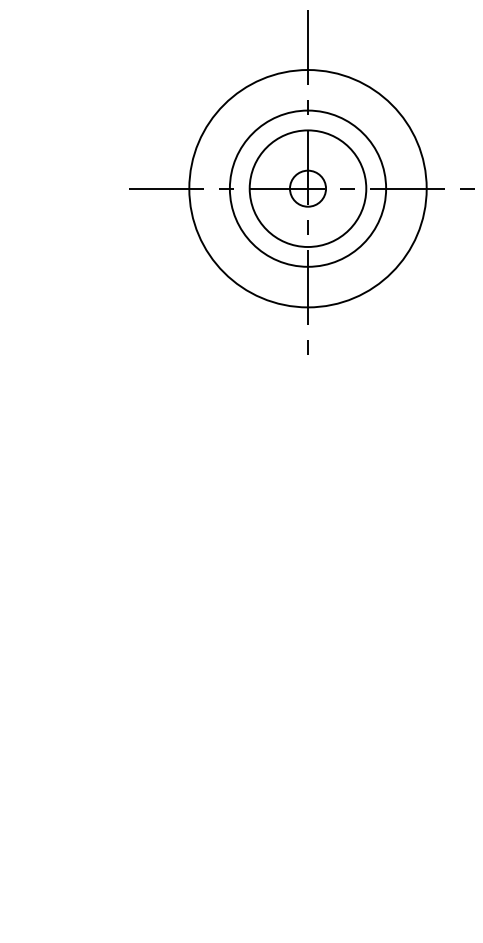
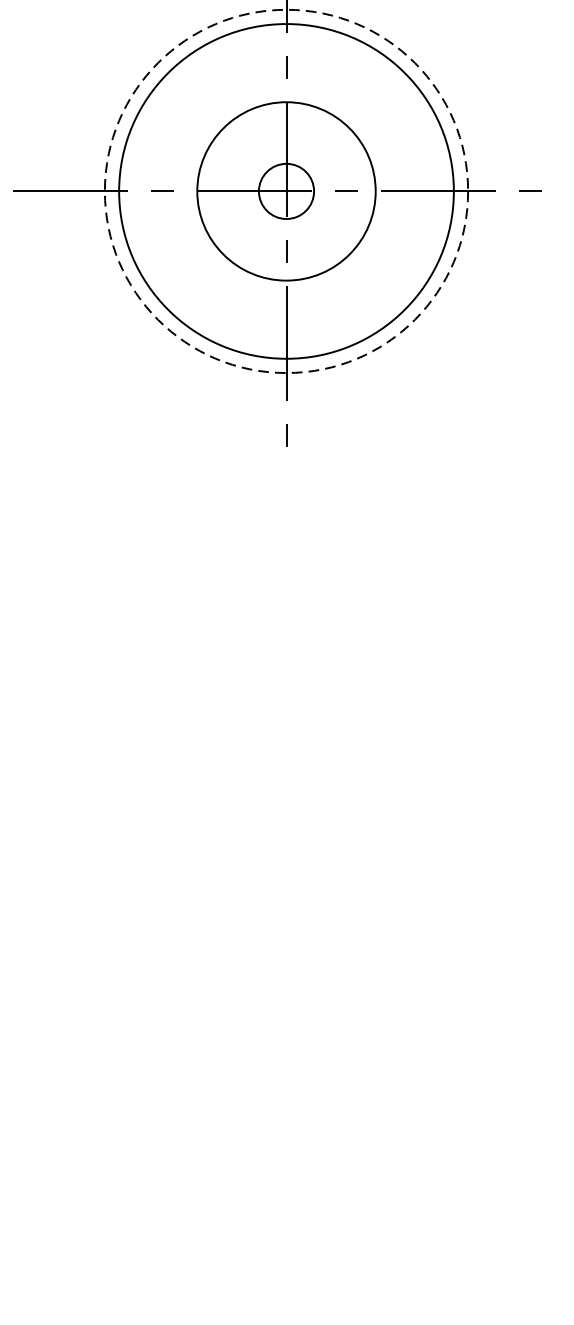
circle: (307, 188) -> (285, 191), size x1.4
circle: (307, 188) -> (285, 191), solid -> dashed

